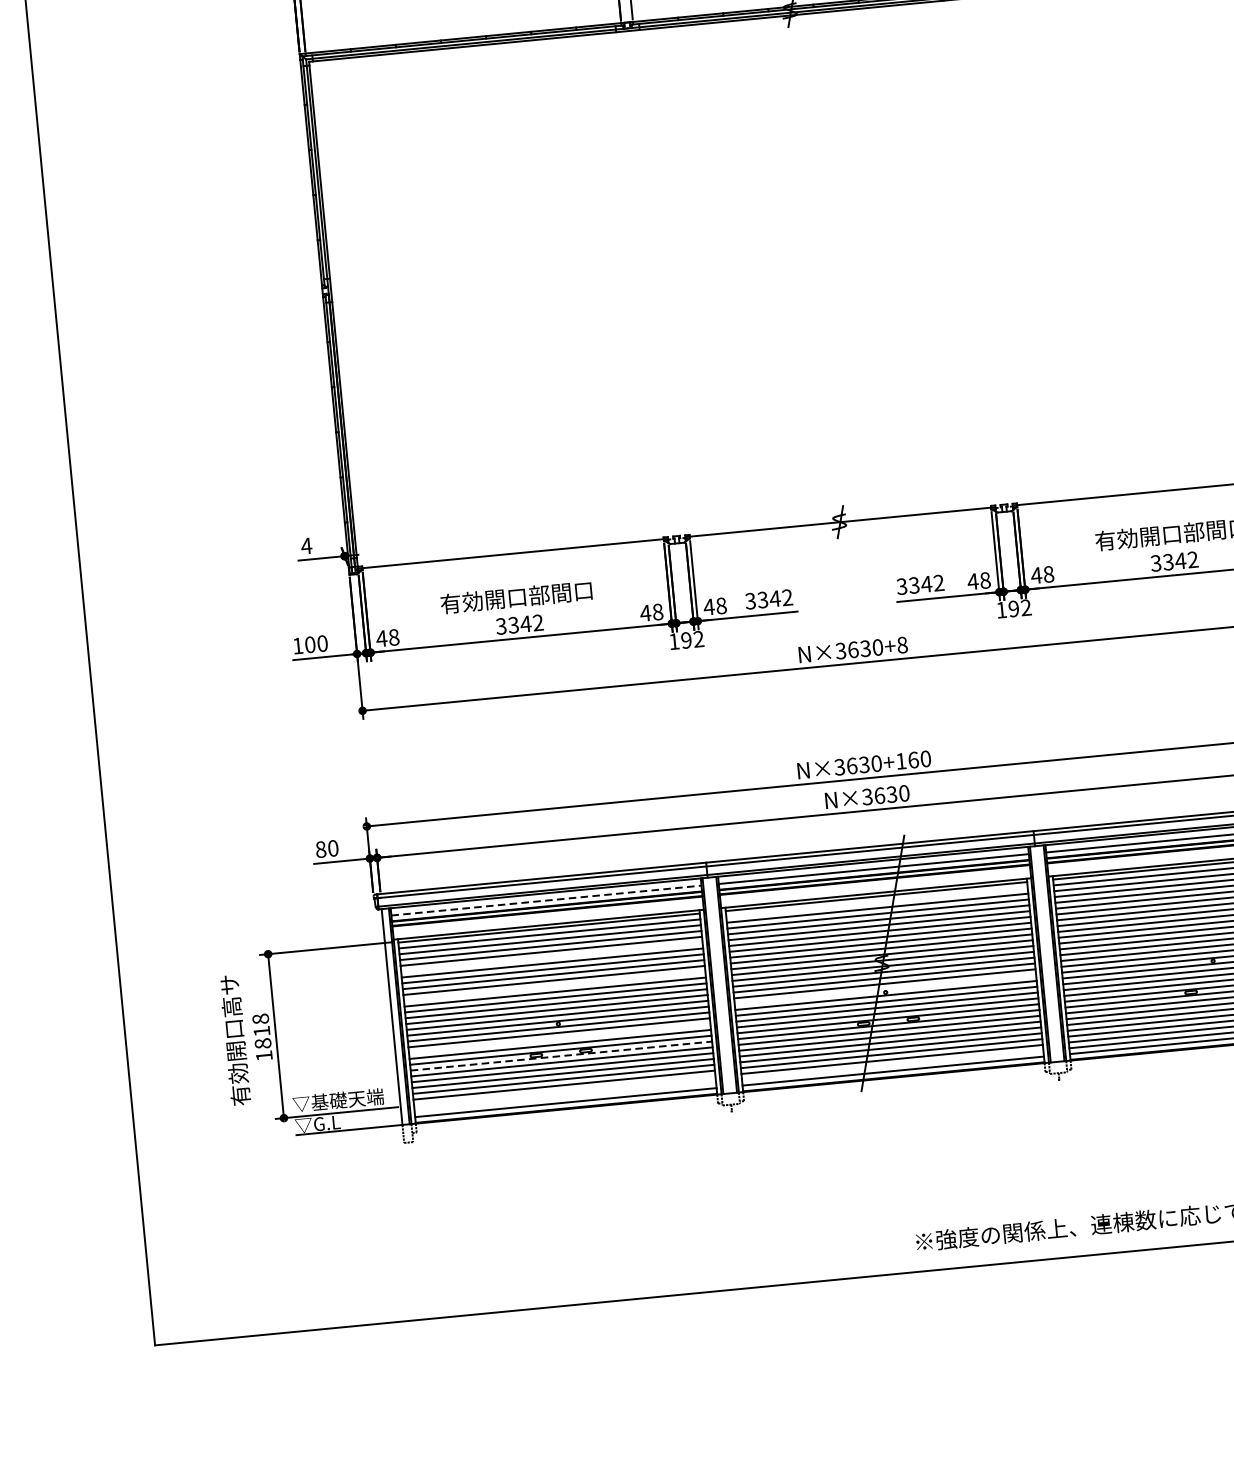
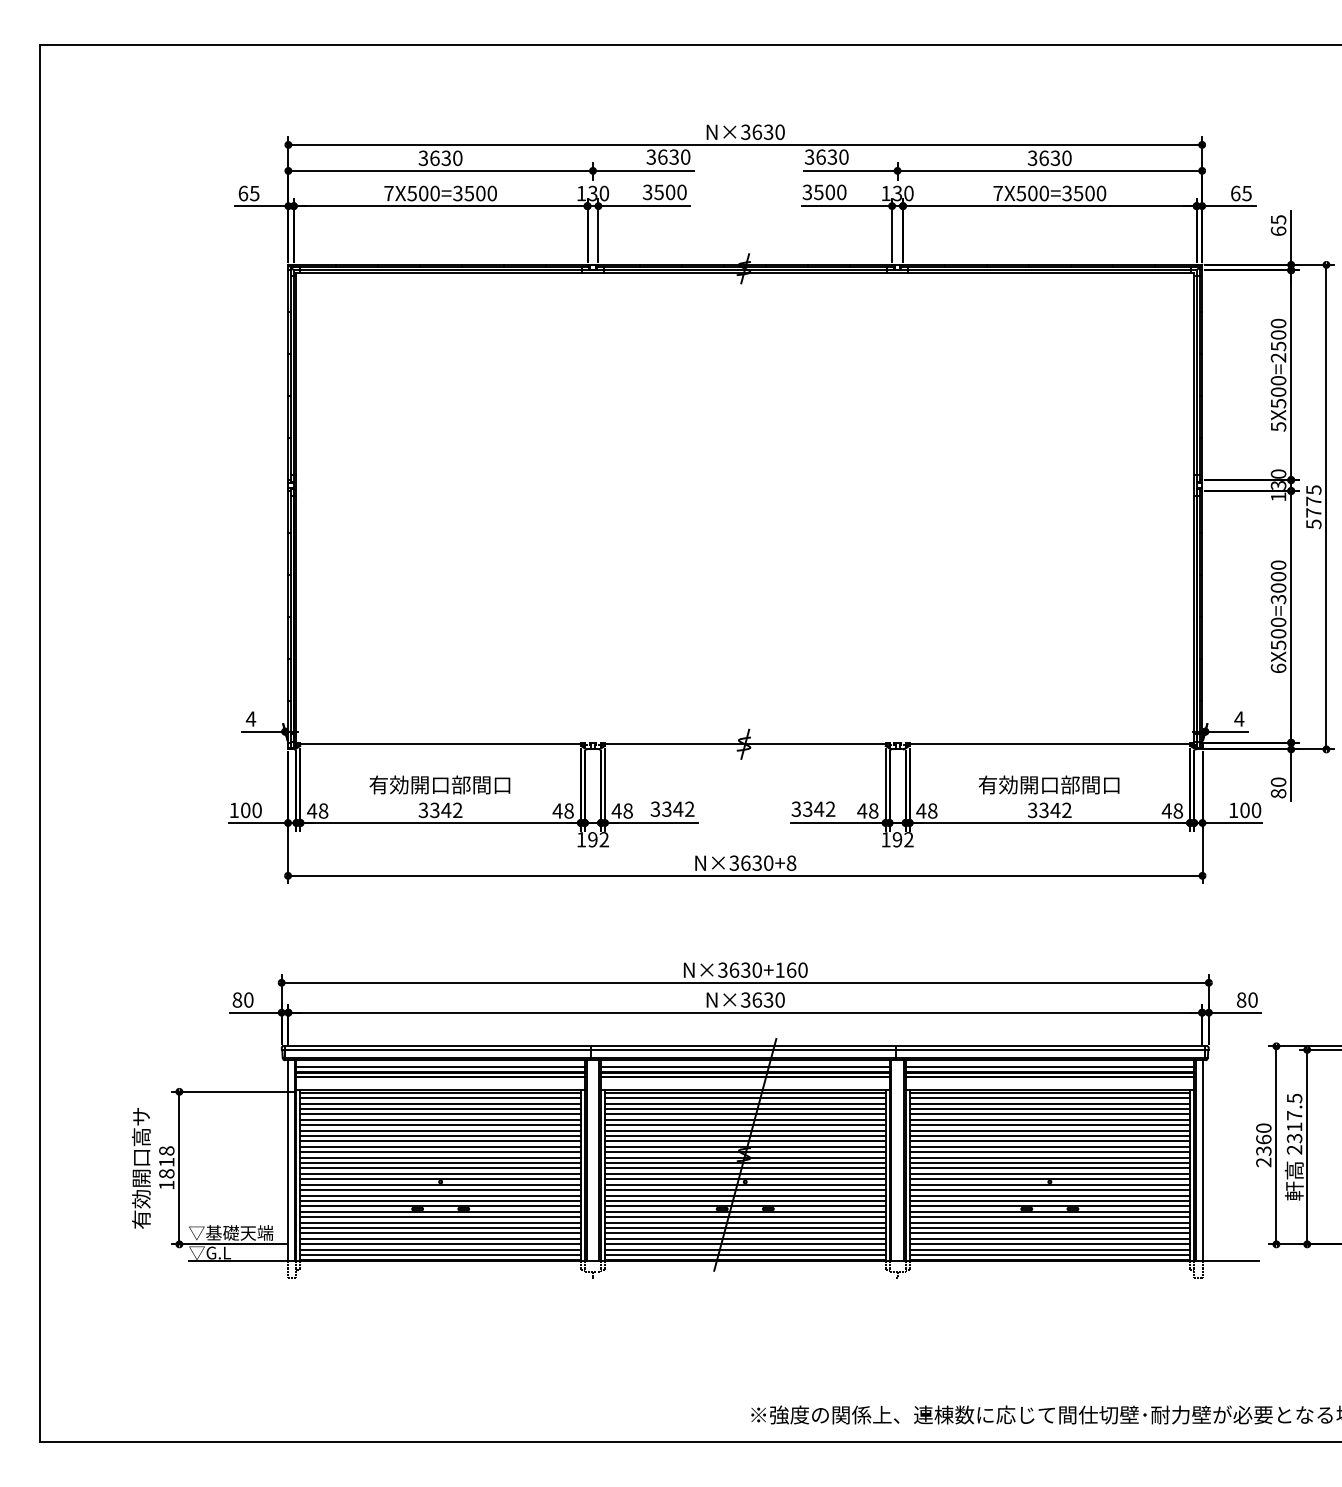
line: (547, 900) -> (441, 1067), dashed -> solid
line: (877, 902) -> (745, 1098), added
line: (551, 956) -> (440, 1119), added
line: (554, 985) -> (440, 1146), added
line: (885, 989) -> (745, 1179), added
line: (559, 1038) -> (440, 1195), added
line: (562, 1055) -> (441, 1211), dashed -> solid
line: (892, 1065) -> (745, 1249), added
line: (564, 1091) -> (440, 1244), added
line: (565, 1096) -> (440, 1249), added

